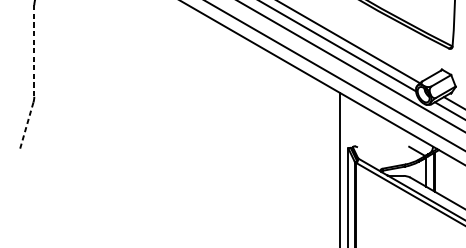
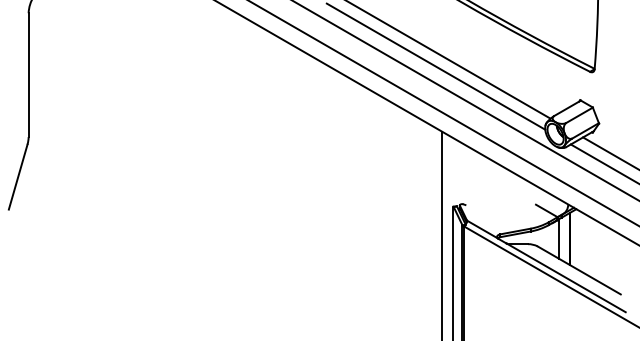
line: (34, 51) -> (28, 75), dashed -> solid
line: (26, 126) -> (18, 177), dashed -> solid

